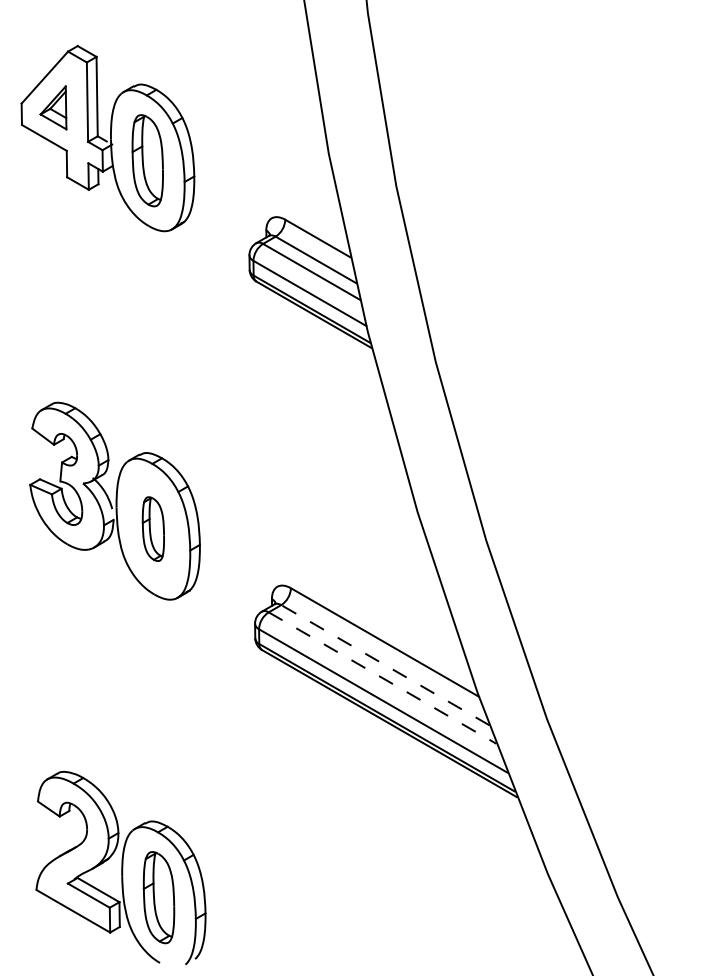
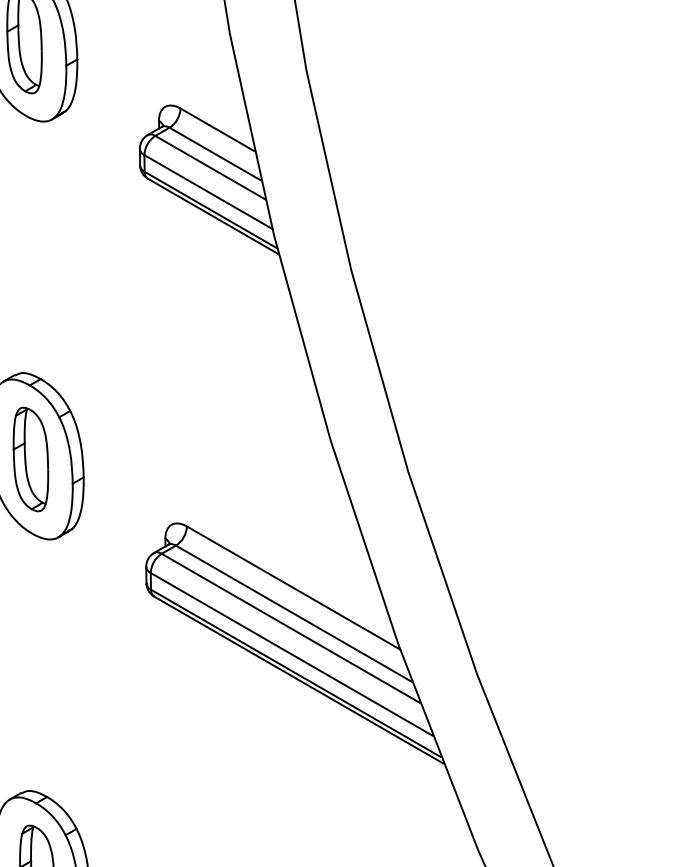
part: (153, 528) -> (31, 458), size x1.43
line: (384, 664) -> (293, 612), dashed -> solid
line: (382, 678) -> (290, 628), dashed -> solid

